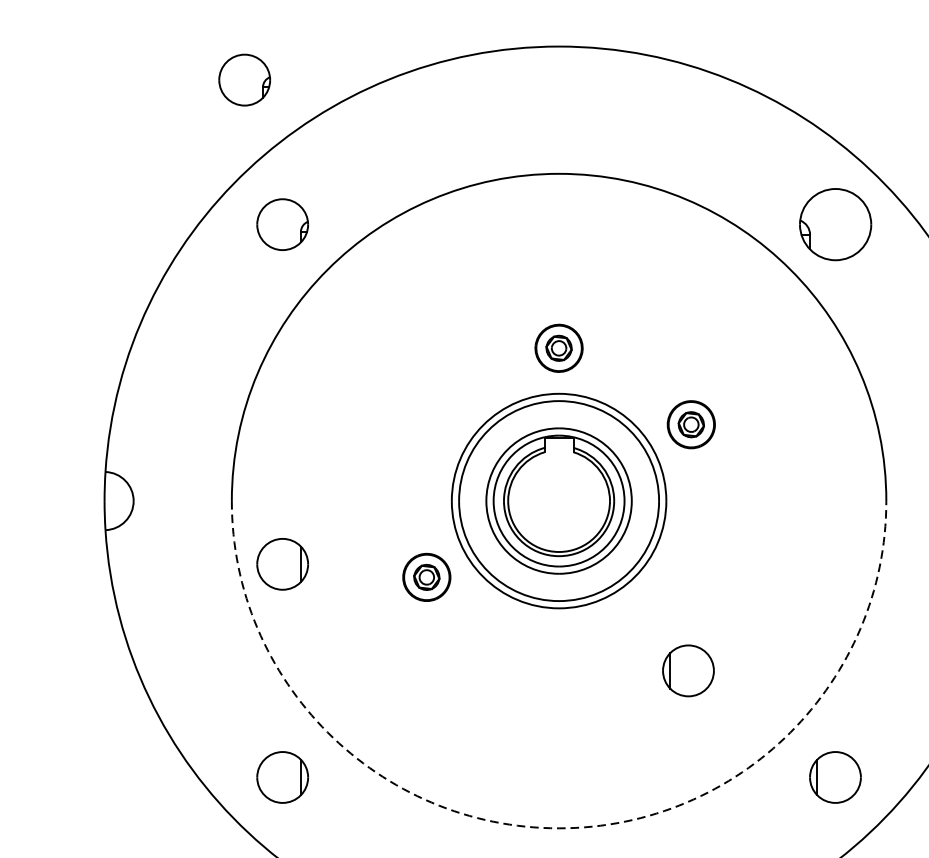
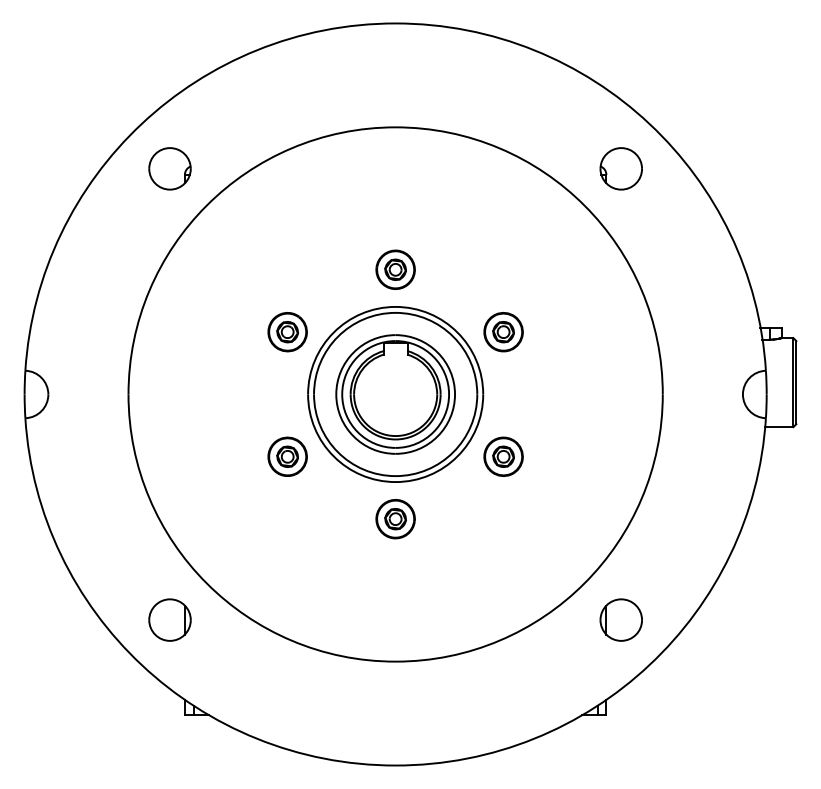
part: (244, 79) -> (138, 50), removed
part: (834, 224) -> (620, 168), size x0.71
part: (426, 425) -> (287, 332), added
part: (282, 563) -> (169, 445), removed
part: (691, 577) -> (503, 456), added
part: (558, 654) -> (395, 519), added
part: (687, 670) -> (500, 532), removed
arc: (558, 828) -> (395, 661), dashed -> solid

